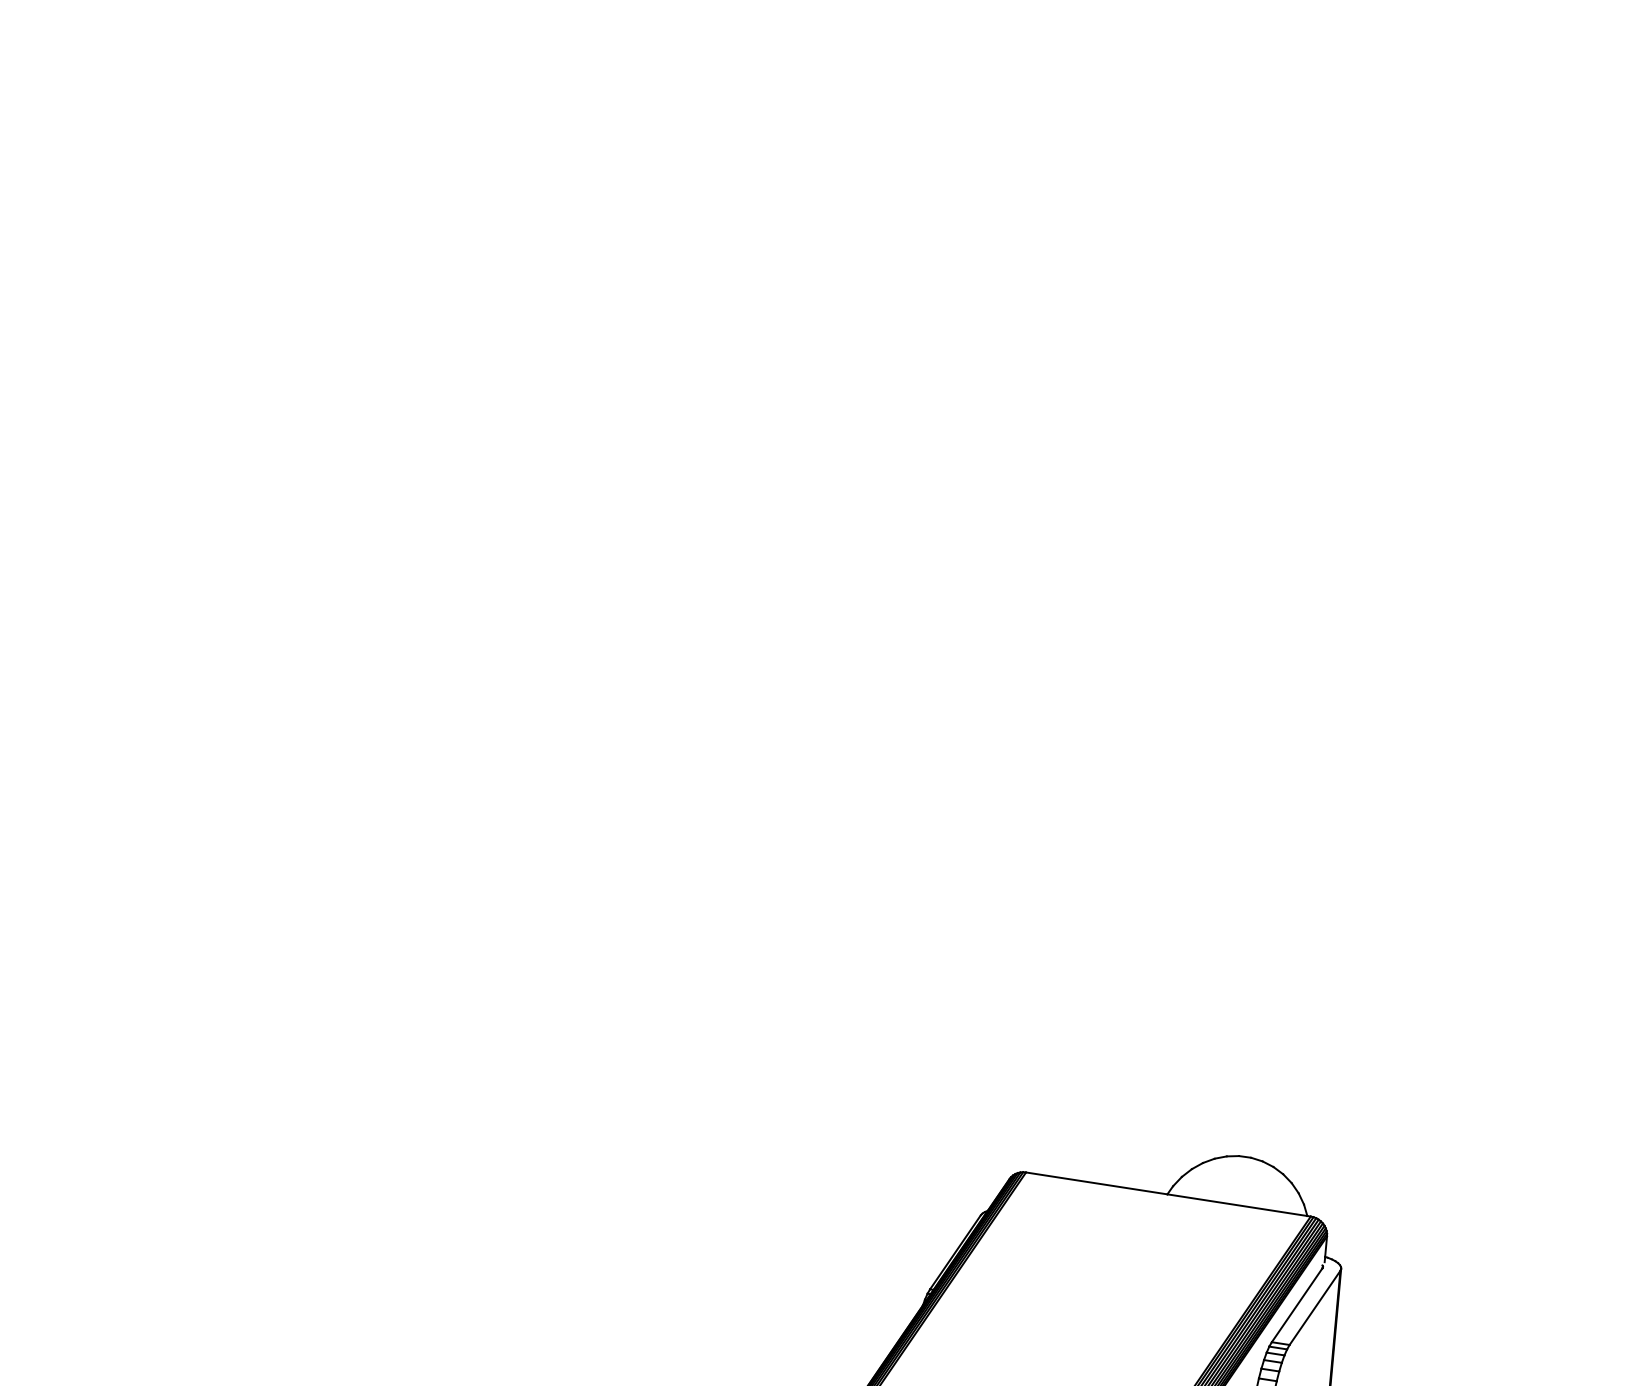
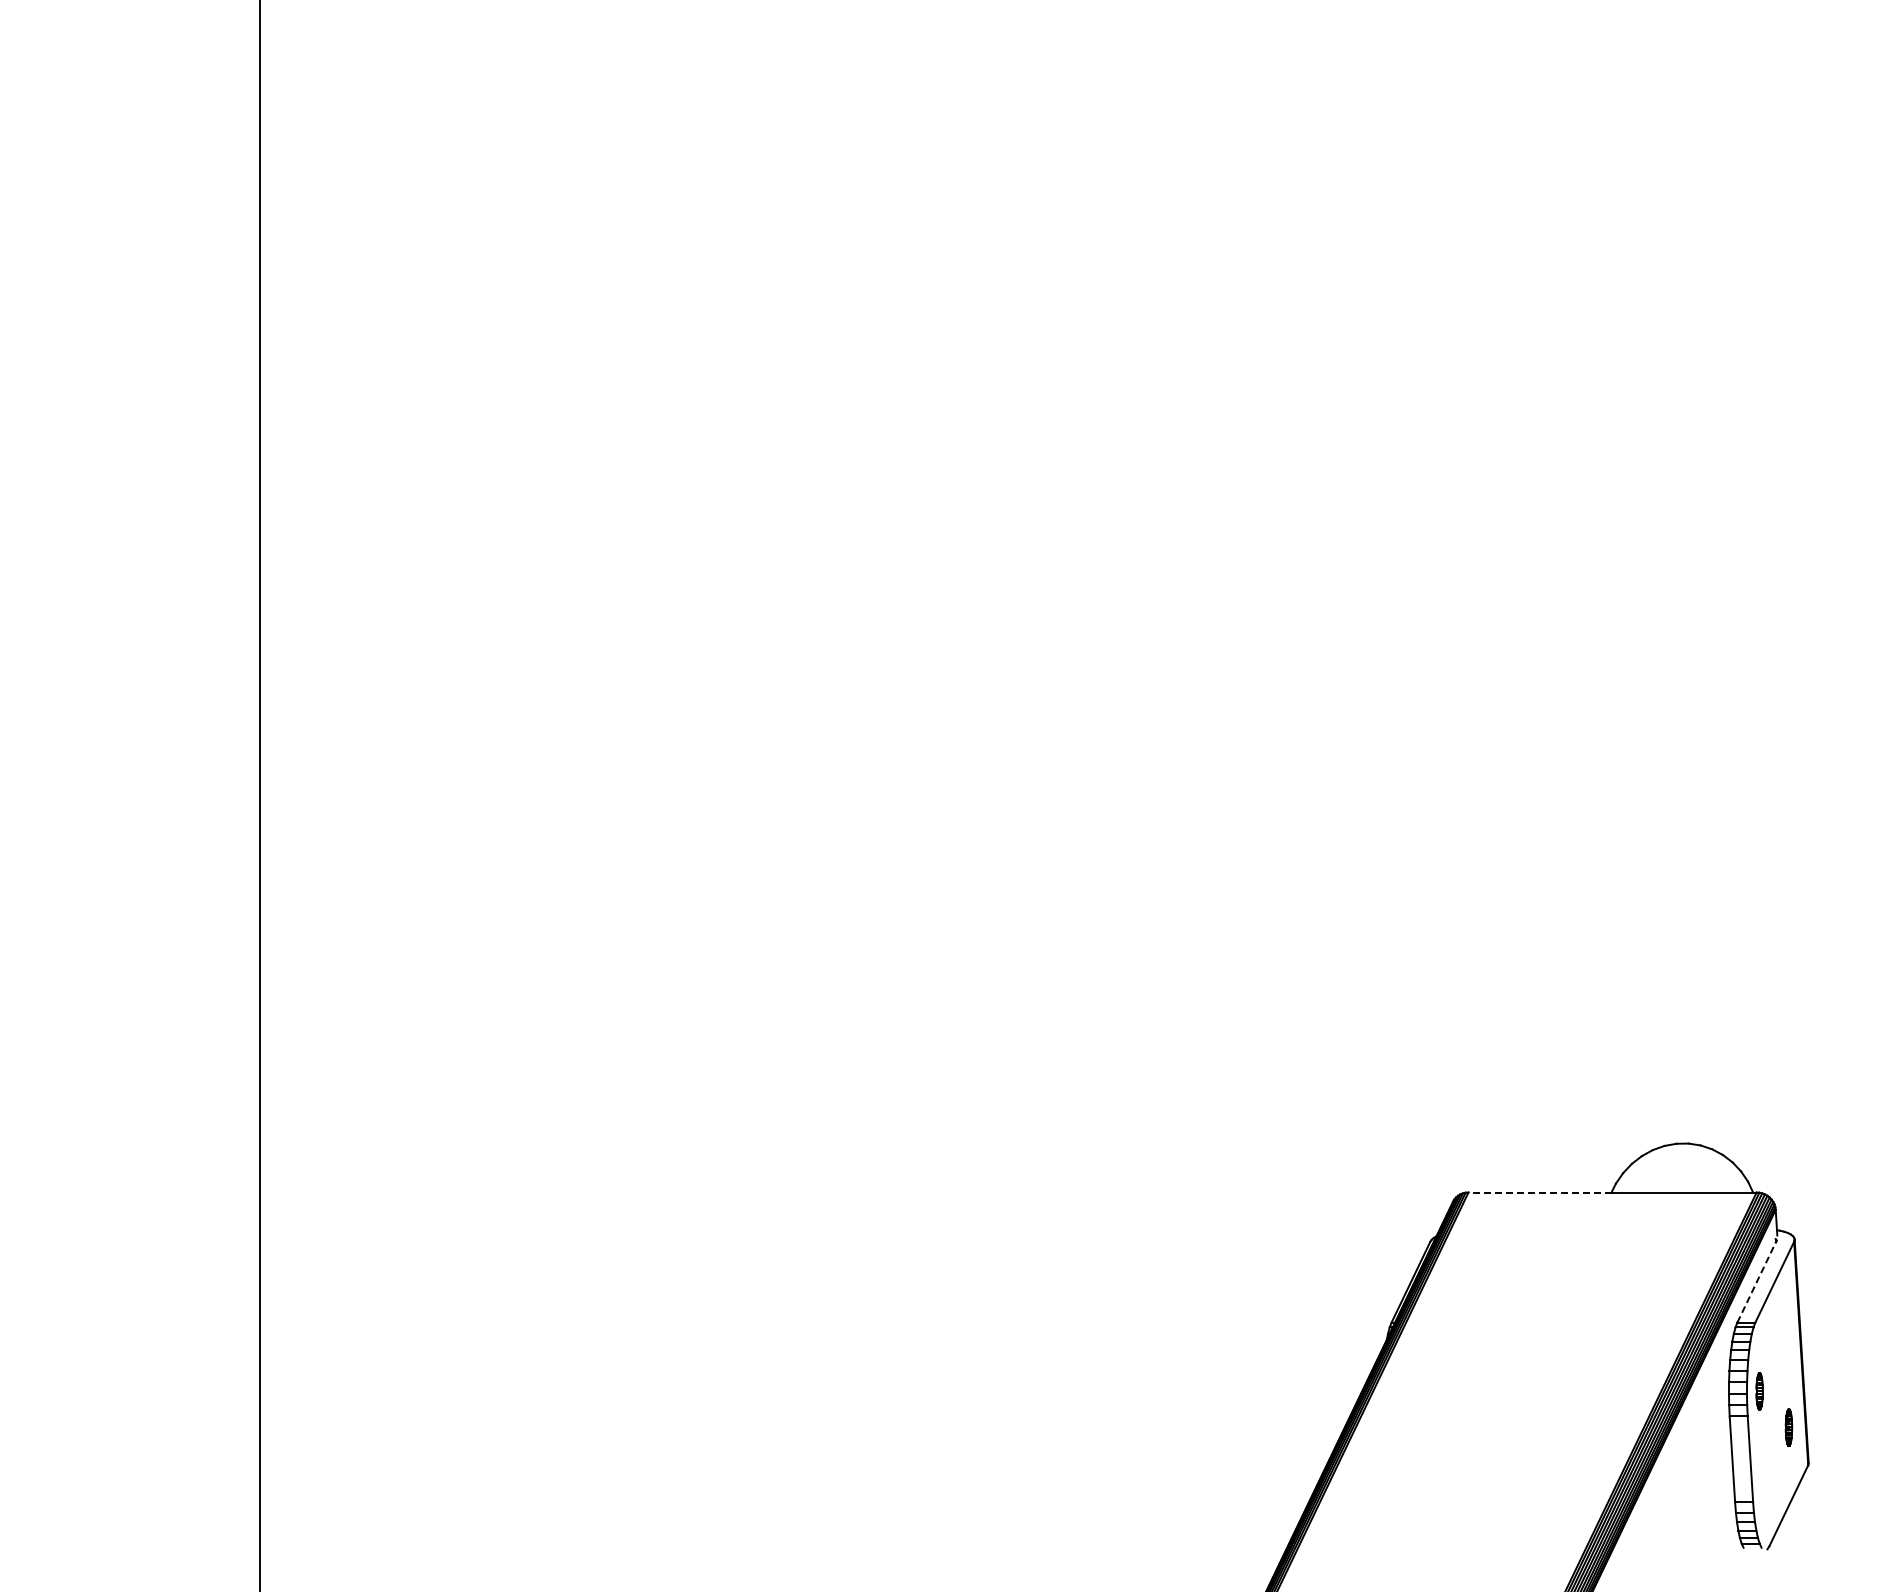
line: (1097, 1183) -> (1540, 1192), solid -> dashed
line: (1296, 1305) -> (1756, 1282), solid -> dashed

